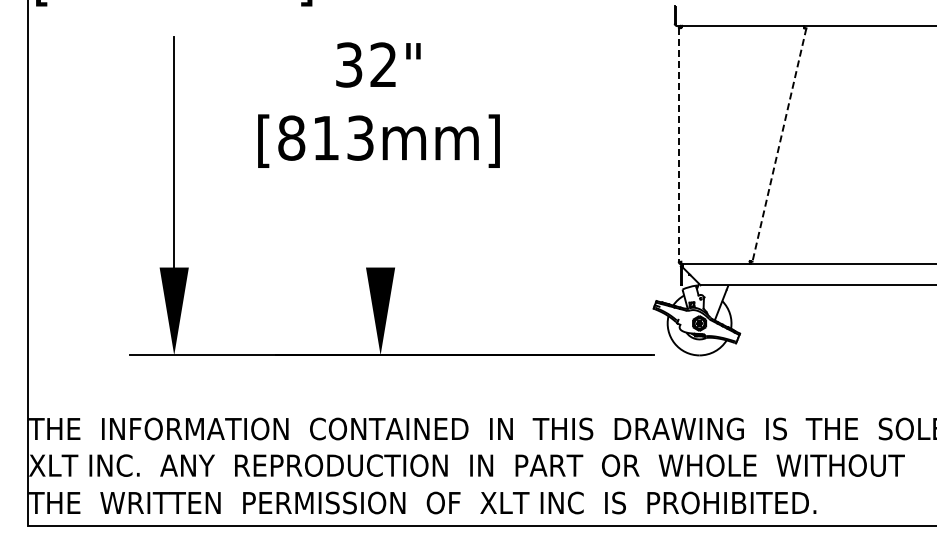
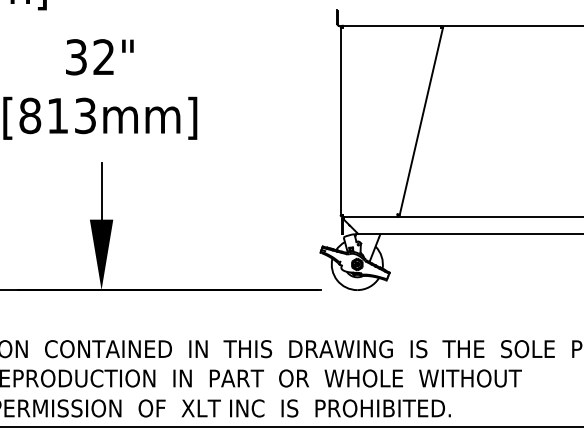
line: (678, 145) -> (340, 121), dashed -> solid
line: (779, 145) -> (421, 121), dashed -> solid
line: (380, 231) -> (101, 190), added

